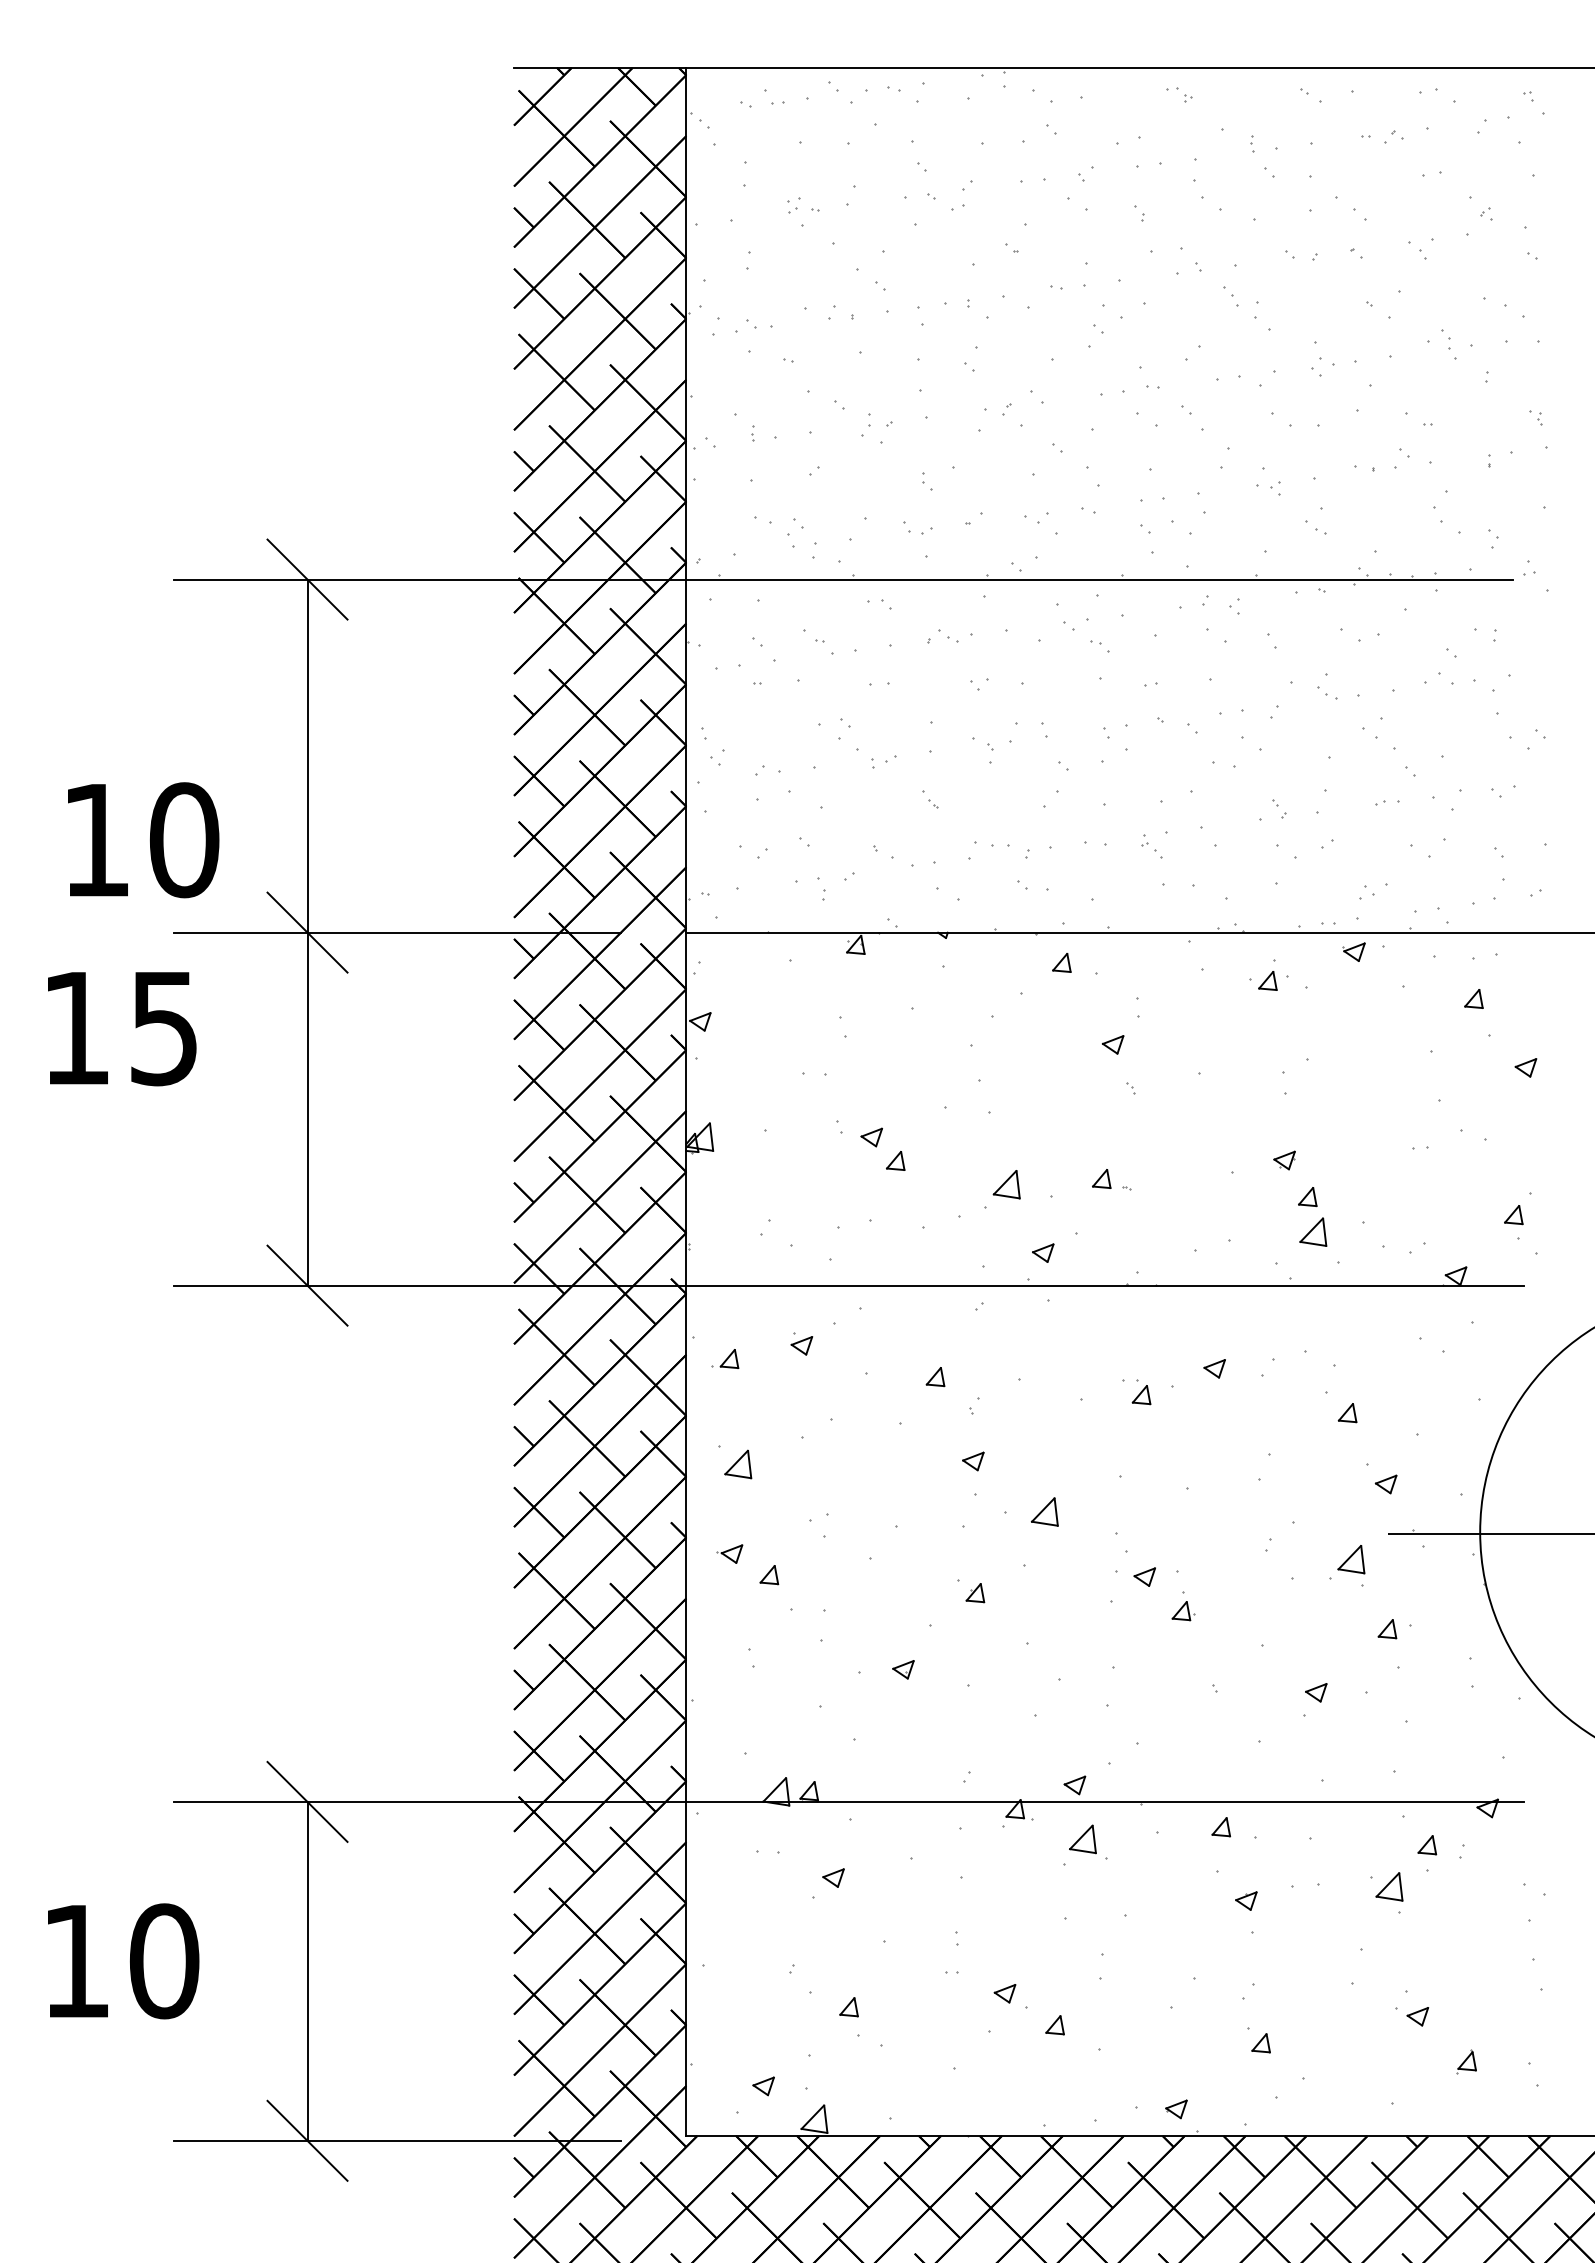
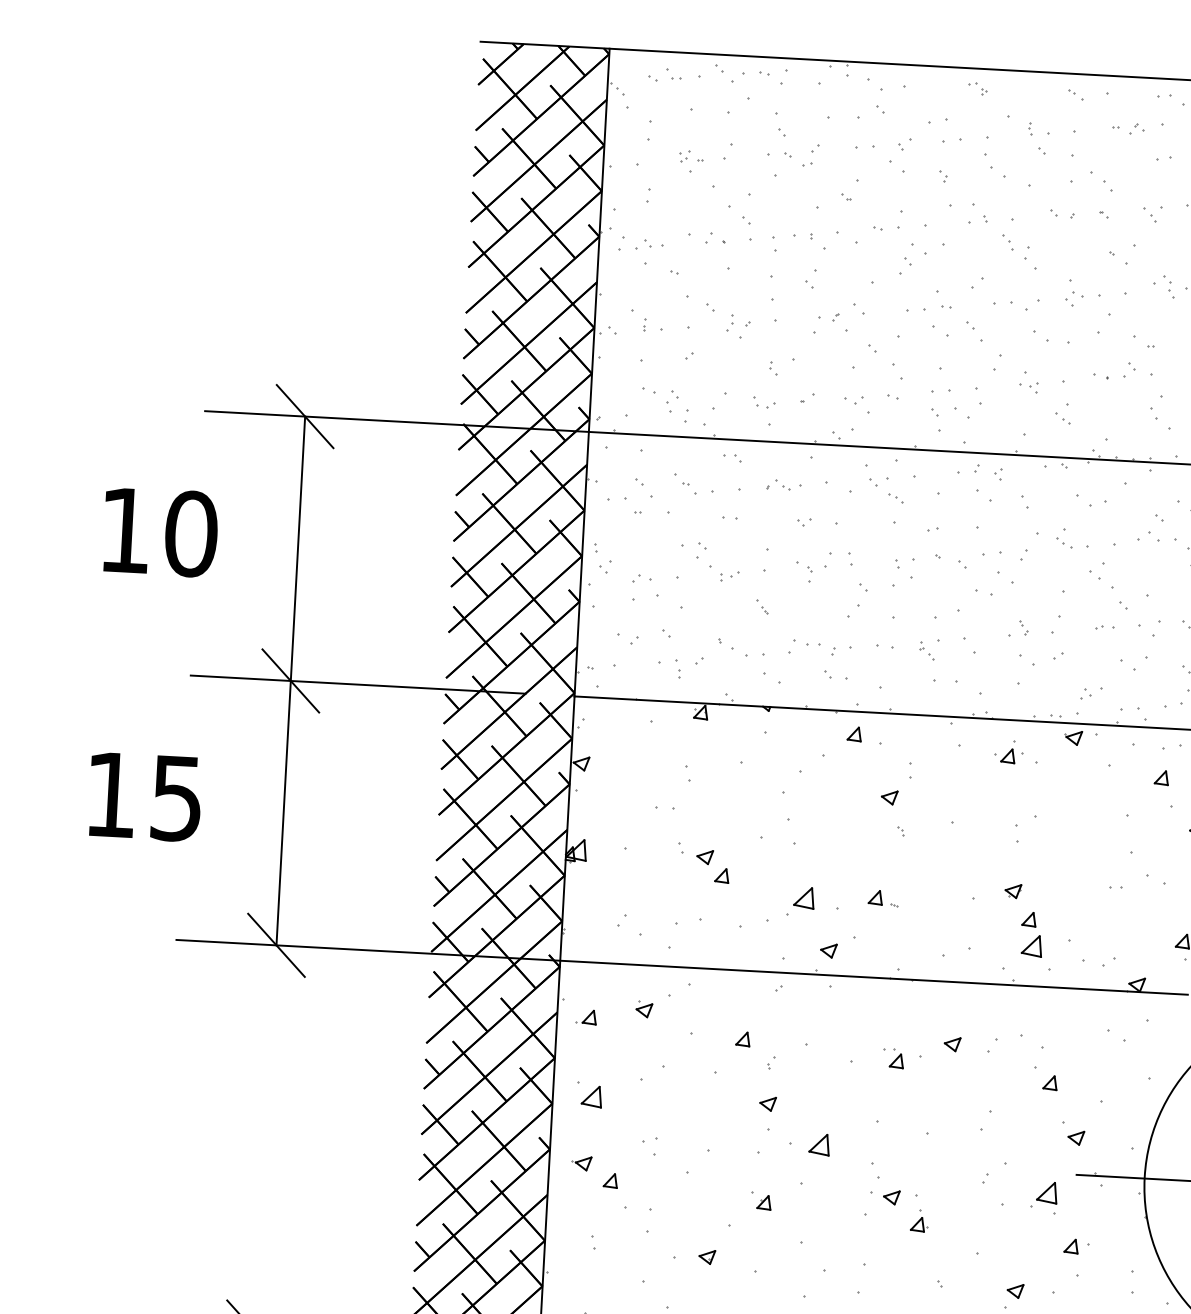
text: (143, 840) -> (160, 532), moved
text: (122, 1029) -> (145, 797), moved

